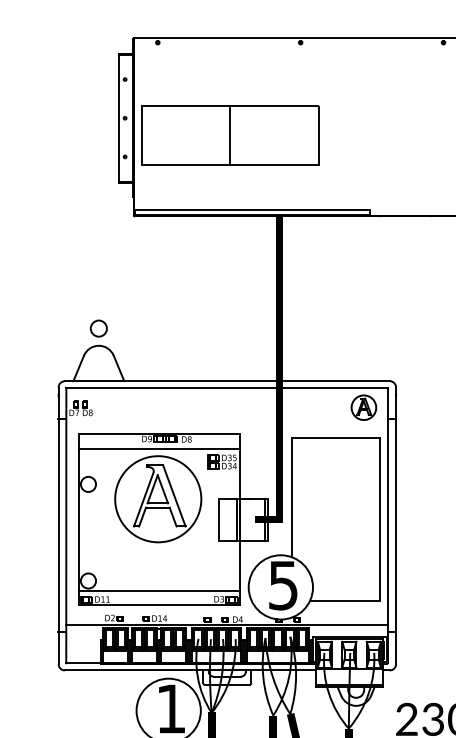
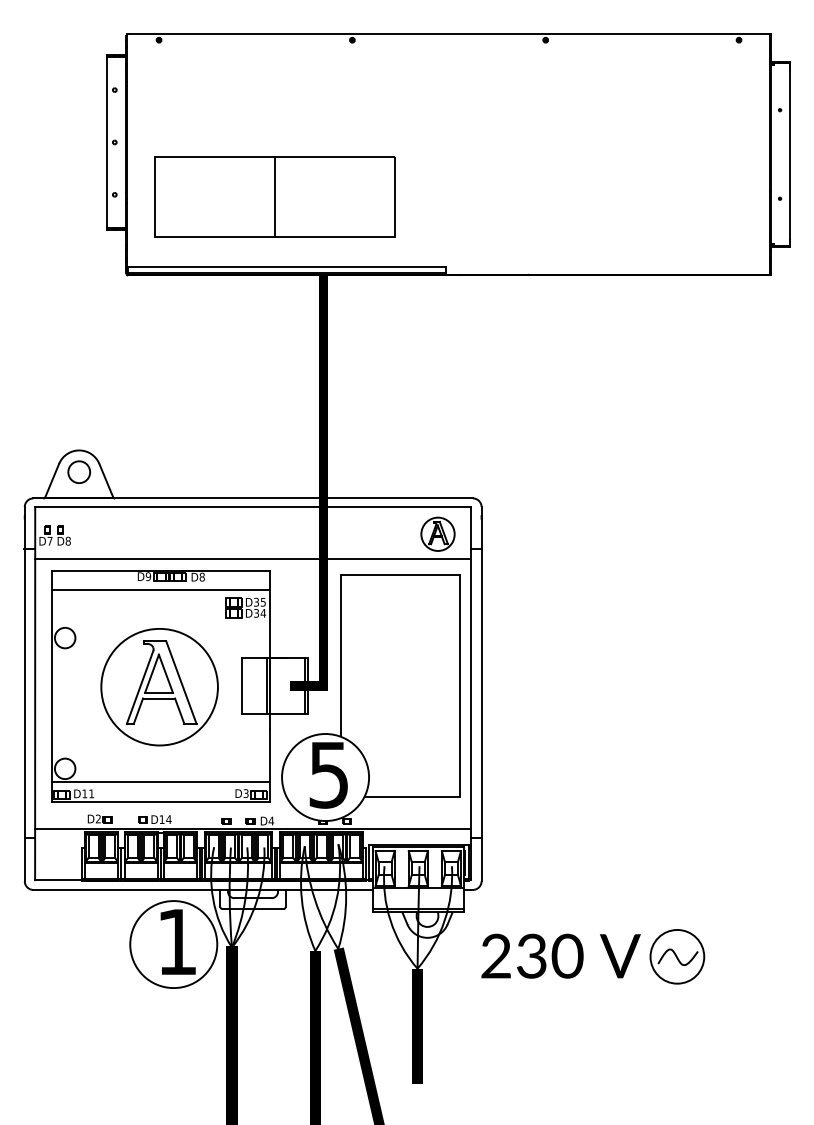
part: (229, 135) -> (274, 196), moved
circle: (99, 328) -> (79, 471), moved
line: (227, 425) -> (253, 558), added
part: (158, 499) -> (159, 687), moved

